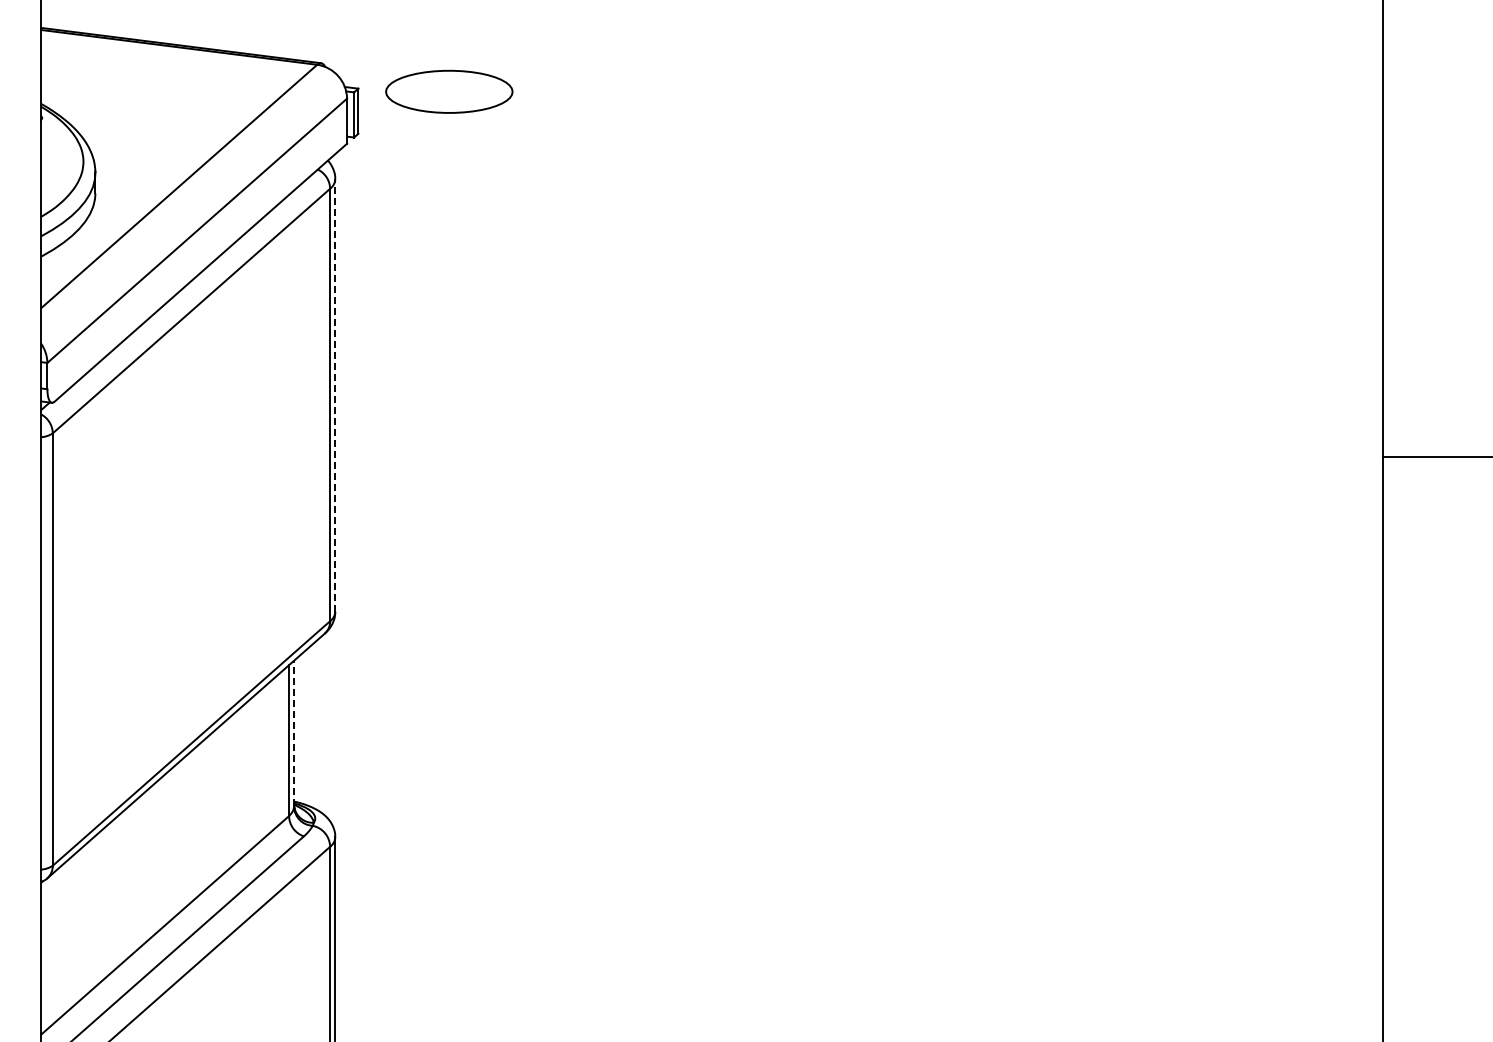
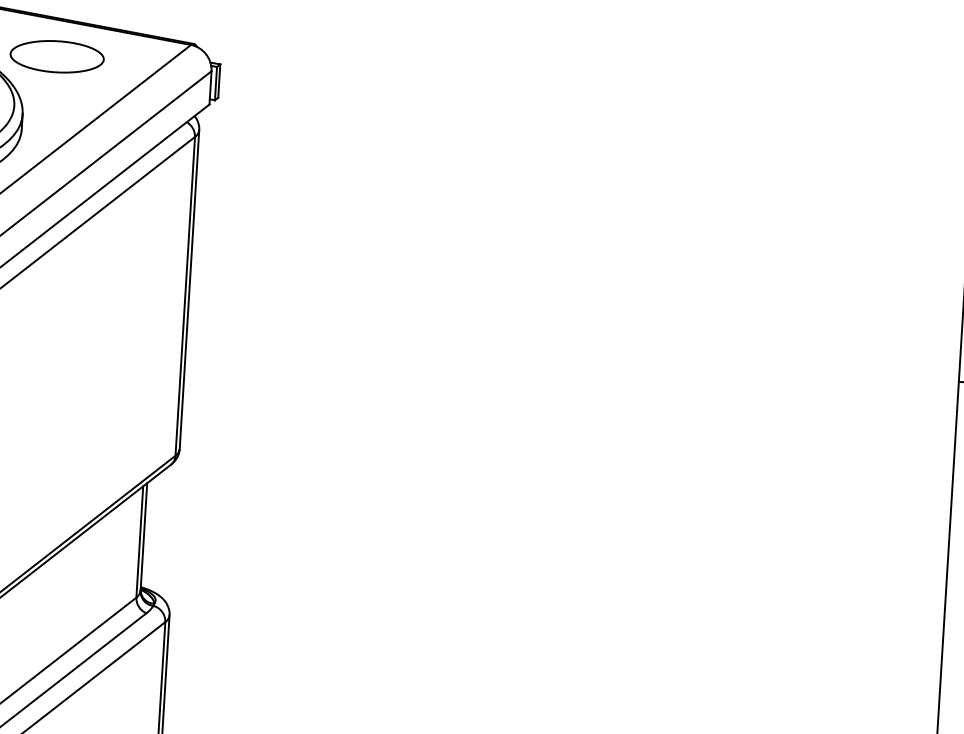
part: (449, 91) -> (57, 56), moved
line: (335, 395) -> (189, 289), dashed -> solid
line: (294, 733) -> (144, 536), dashed -> solid

